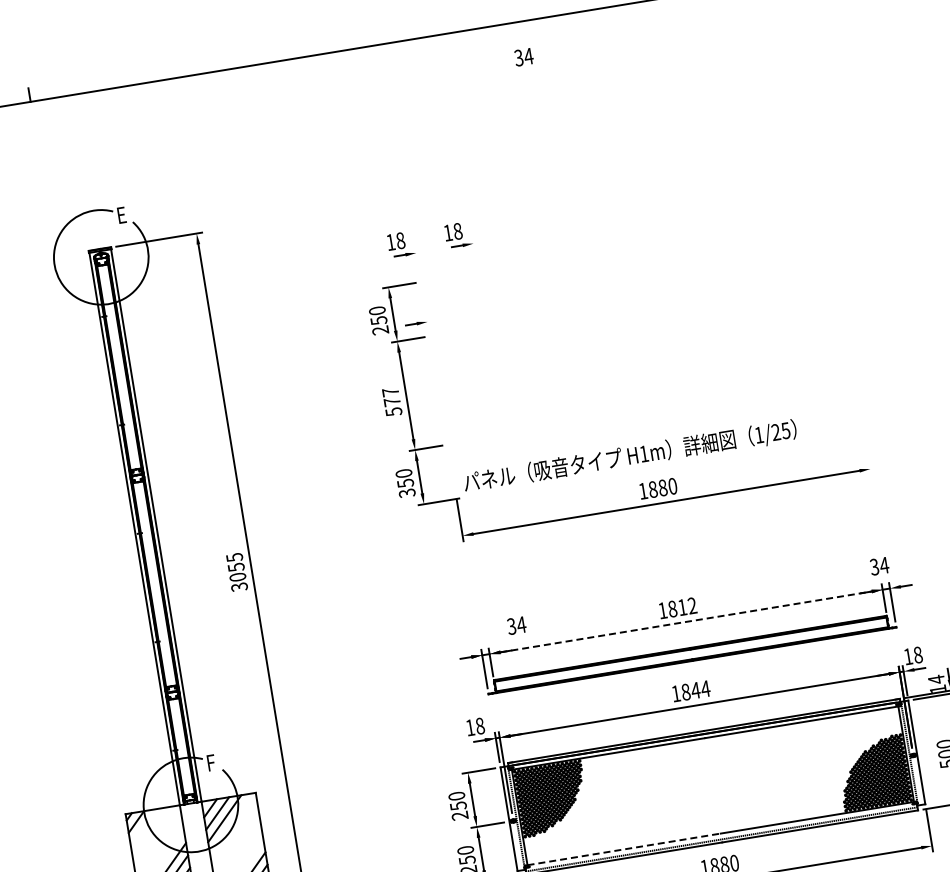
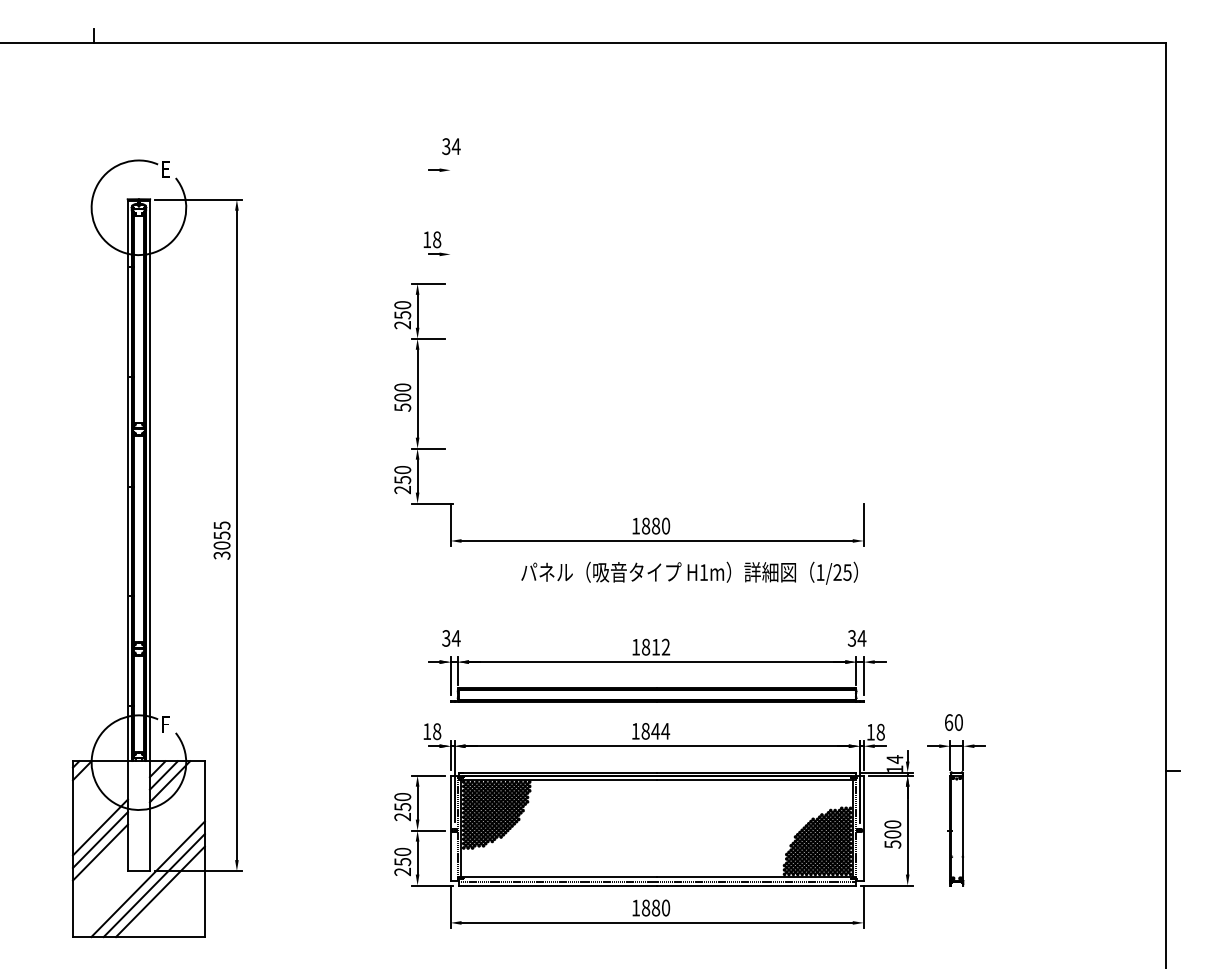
text: (524, 57) -> (451, 146), moved
part: (457, 235) -> (494, 243), removed
part: (415, 323) -> (438, 169), moved
text: (391, 397) -> (402, 392), 577 -> 500
line: (867, 453) -> (863, 525), added
text: (629, 456) -> (689, 572), moved
text: (407, 493) -> (402, 490), 350 -> 250
line: (686, 622) -> (657, 662), dashed -> solid
text: (516, 625) -> (451, 638), moved
line: (624, 849) -> (559, 876), dashed -> solid

